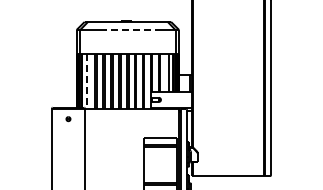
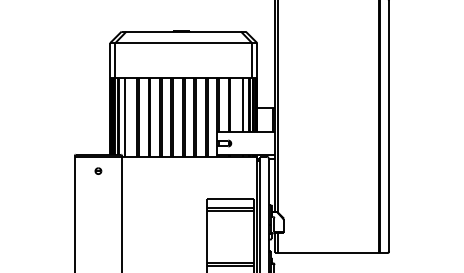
line: (127, 30) -> (183, 43), dashed -> solid
line: (86, 82) -> (124, 118), dashed -> solid

